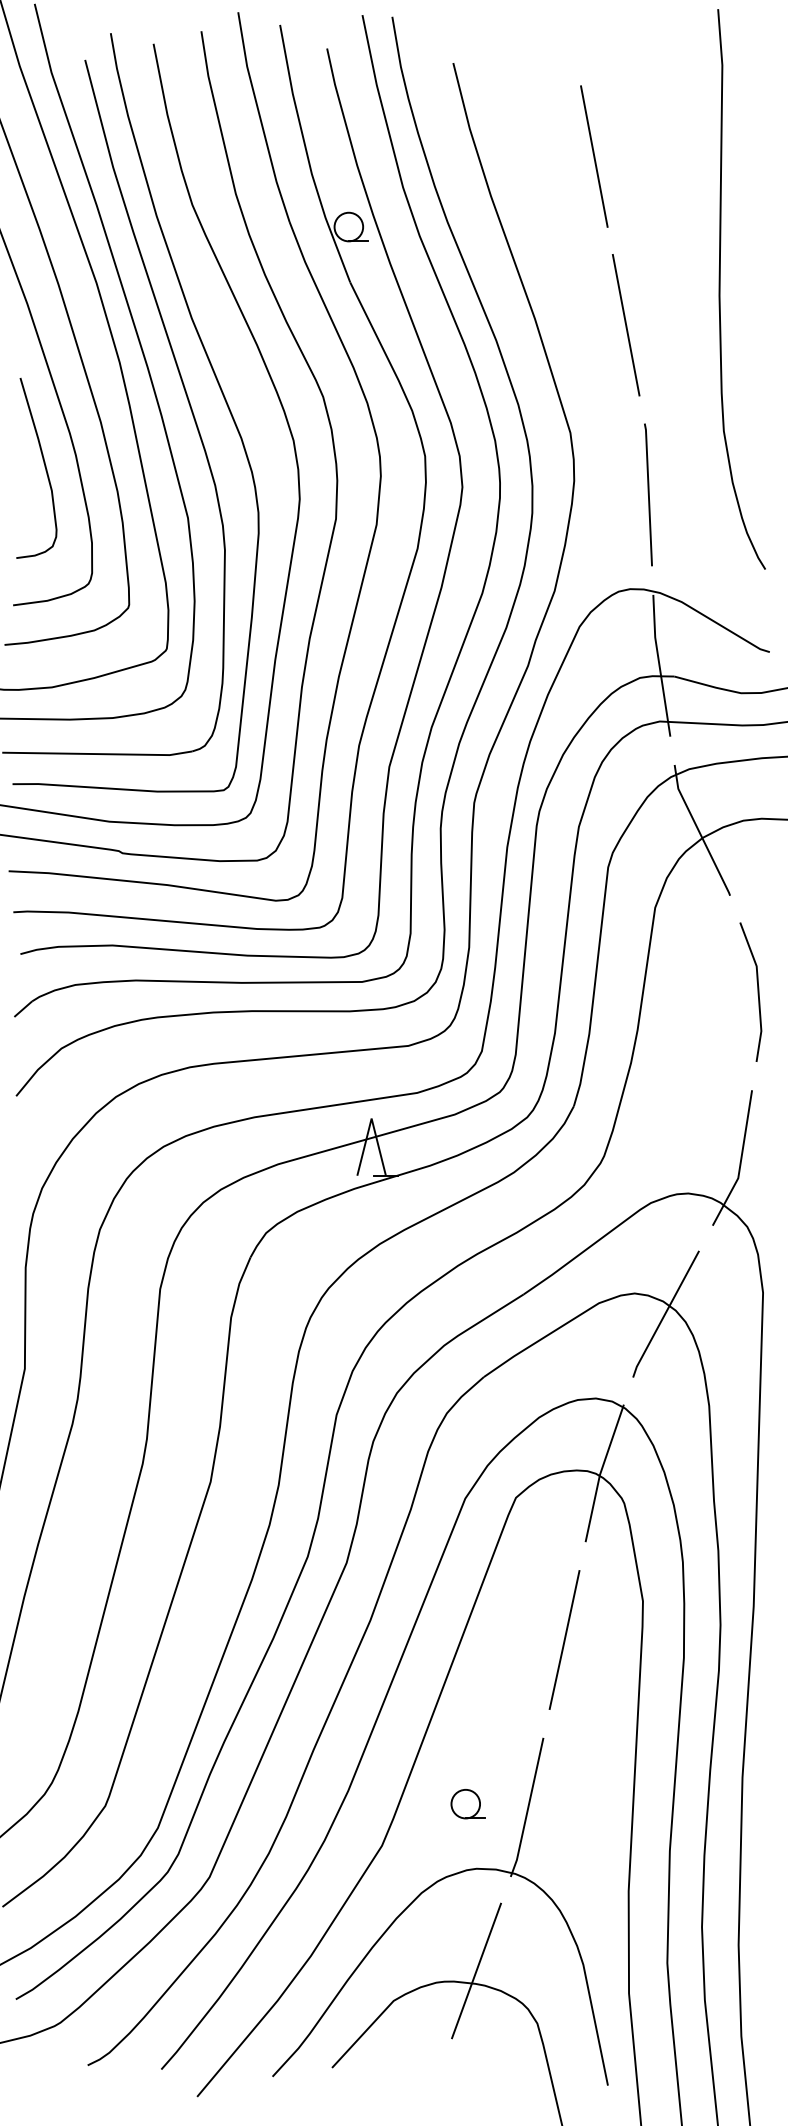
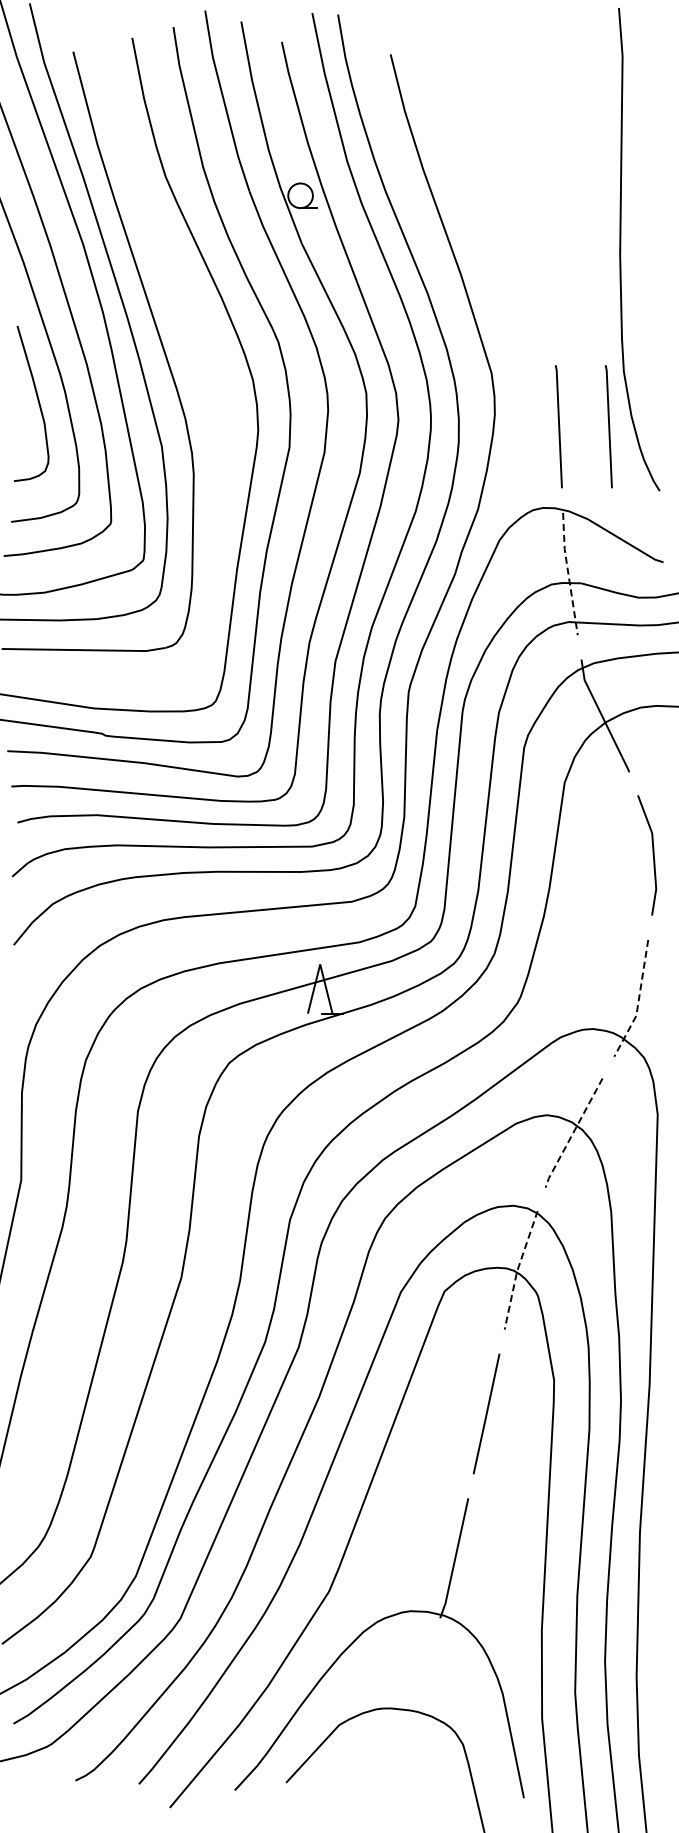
line: (593, 155) -> (511, 134), removed
line: (625, 325) -> (539, 280), removed
curve: (216, 382) -> (186, 329), removed
line: (706, 494) -> (608, 426), added
line: (659, 666) -> (568, 574), solid -> dashed
line: (740, 1162) -> (638, 1002), solid -> dashed
line: (664, 1314) -> (572, 1133), solid -> dashed
line: (600, 1473) -> (517, 1270), solid -> dashed
part: (468, 1804) -> (403, 1555), removed
line: (476, 1971) -> (410, 1699), removed

